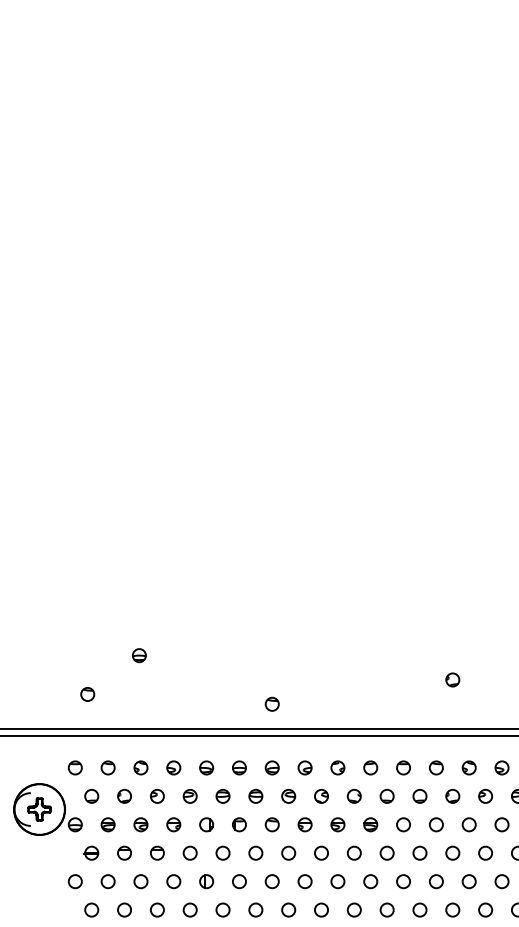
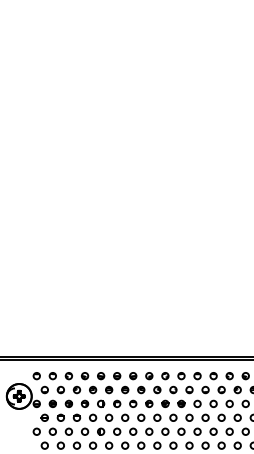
part: (140, 656) -> (68, 321), removed
part: (452, 678) -> (221, 332), removed
part: (86, 695) -> (42, 340), removed
part: (272, 703) -> (133, 344), removed

